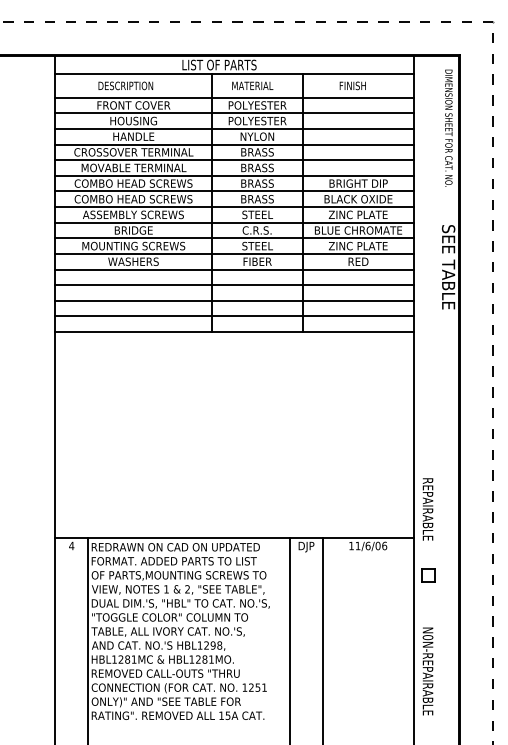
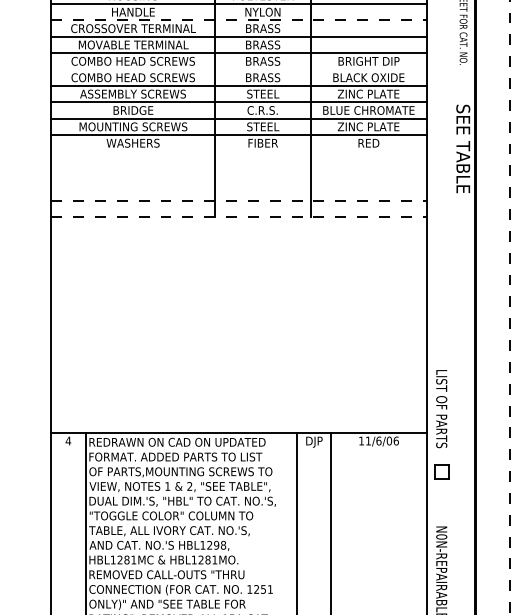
line: (235, 144) -> (240, 20), solid -> dashed
line: (234, 191) -> (238, 69), removed
line: (234, 269) -> (238, 151), removed
line: (234, 285) -> (238, 168), removed
line: (234, 300) -> (238, 183), removed
line: (235, 316) -> (240, 200), solid -> dashed
line: (235, 332) -> (240, 217), solid -> dashed
text: (427, 515) -> (441, 409), REPAIRABLE -> LIST OF PARTS

